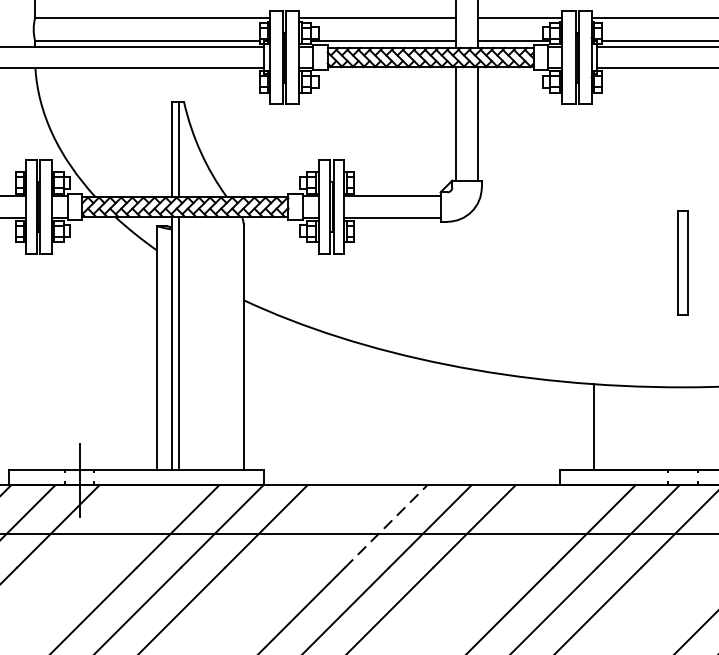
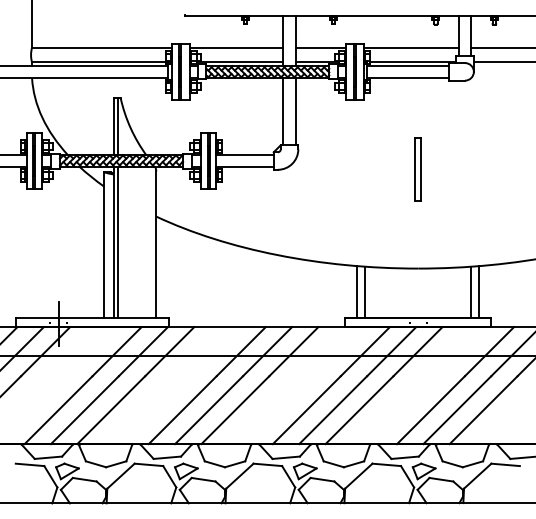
part: (681, 263) -> (417, 169), moved
line: (580, 425) -> (357, 291), added
line: (386, 526) -> (241, 351), dashed -> solid

